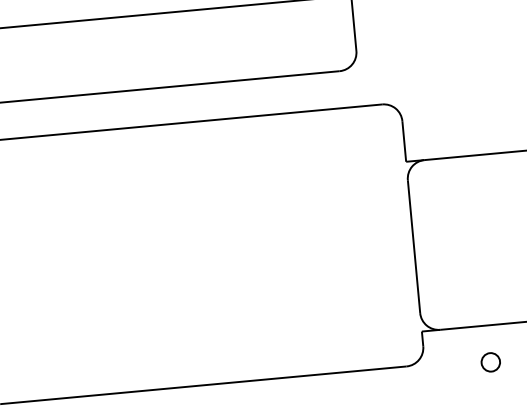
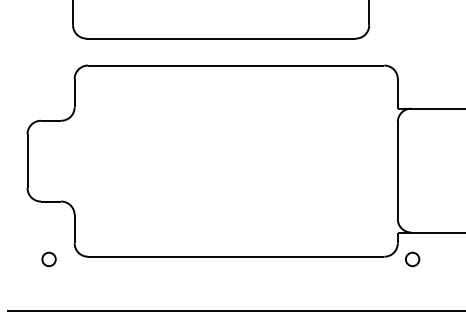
part: (490, 362) -> (412, 259), moved

